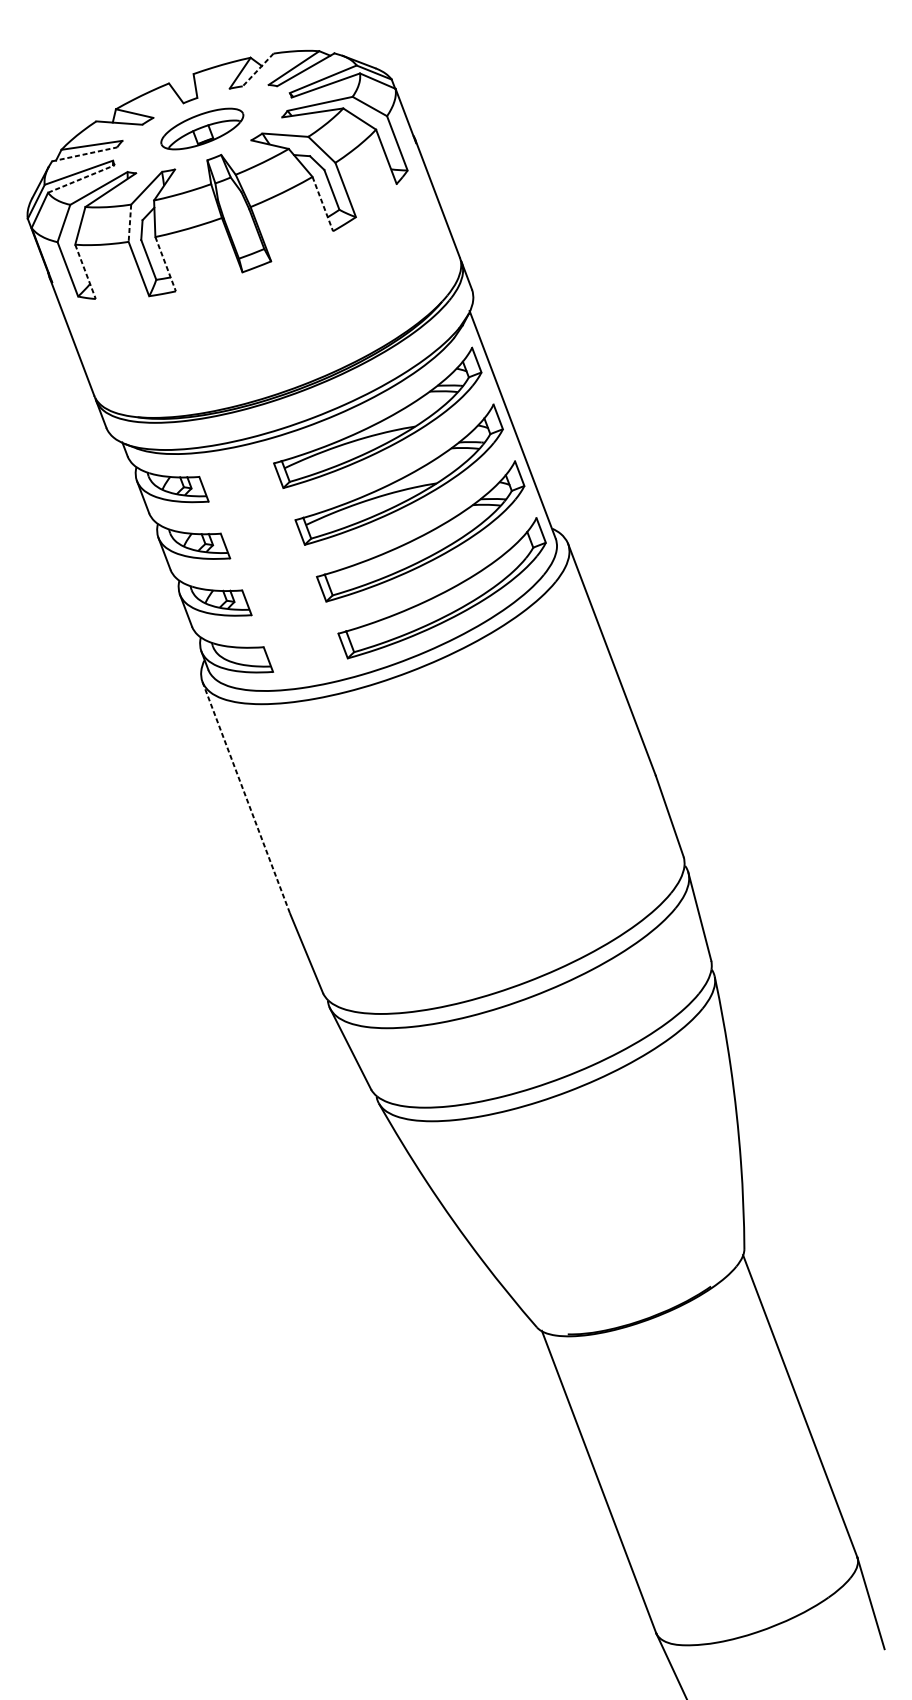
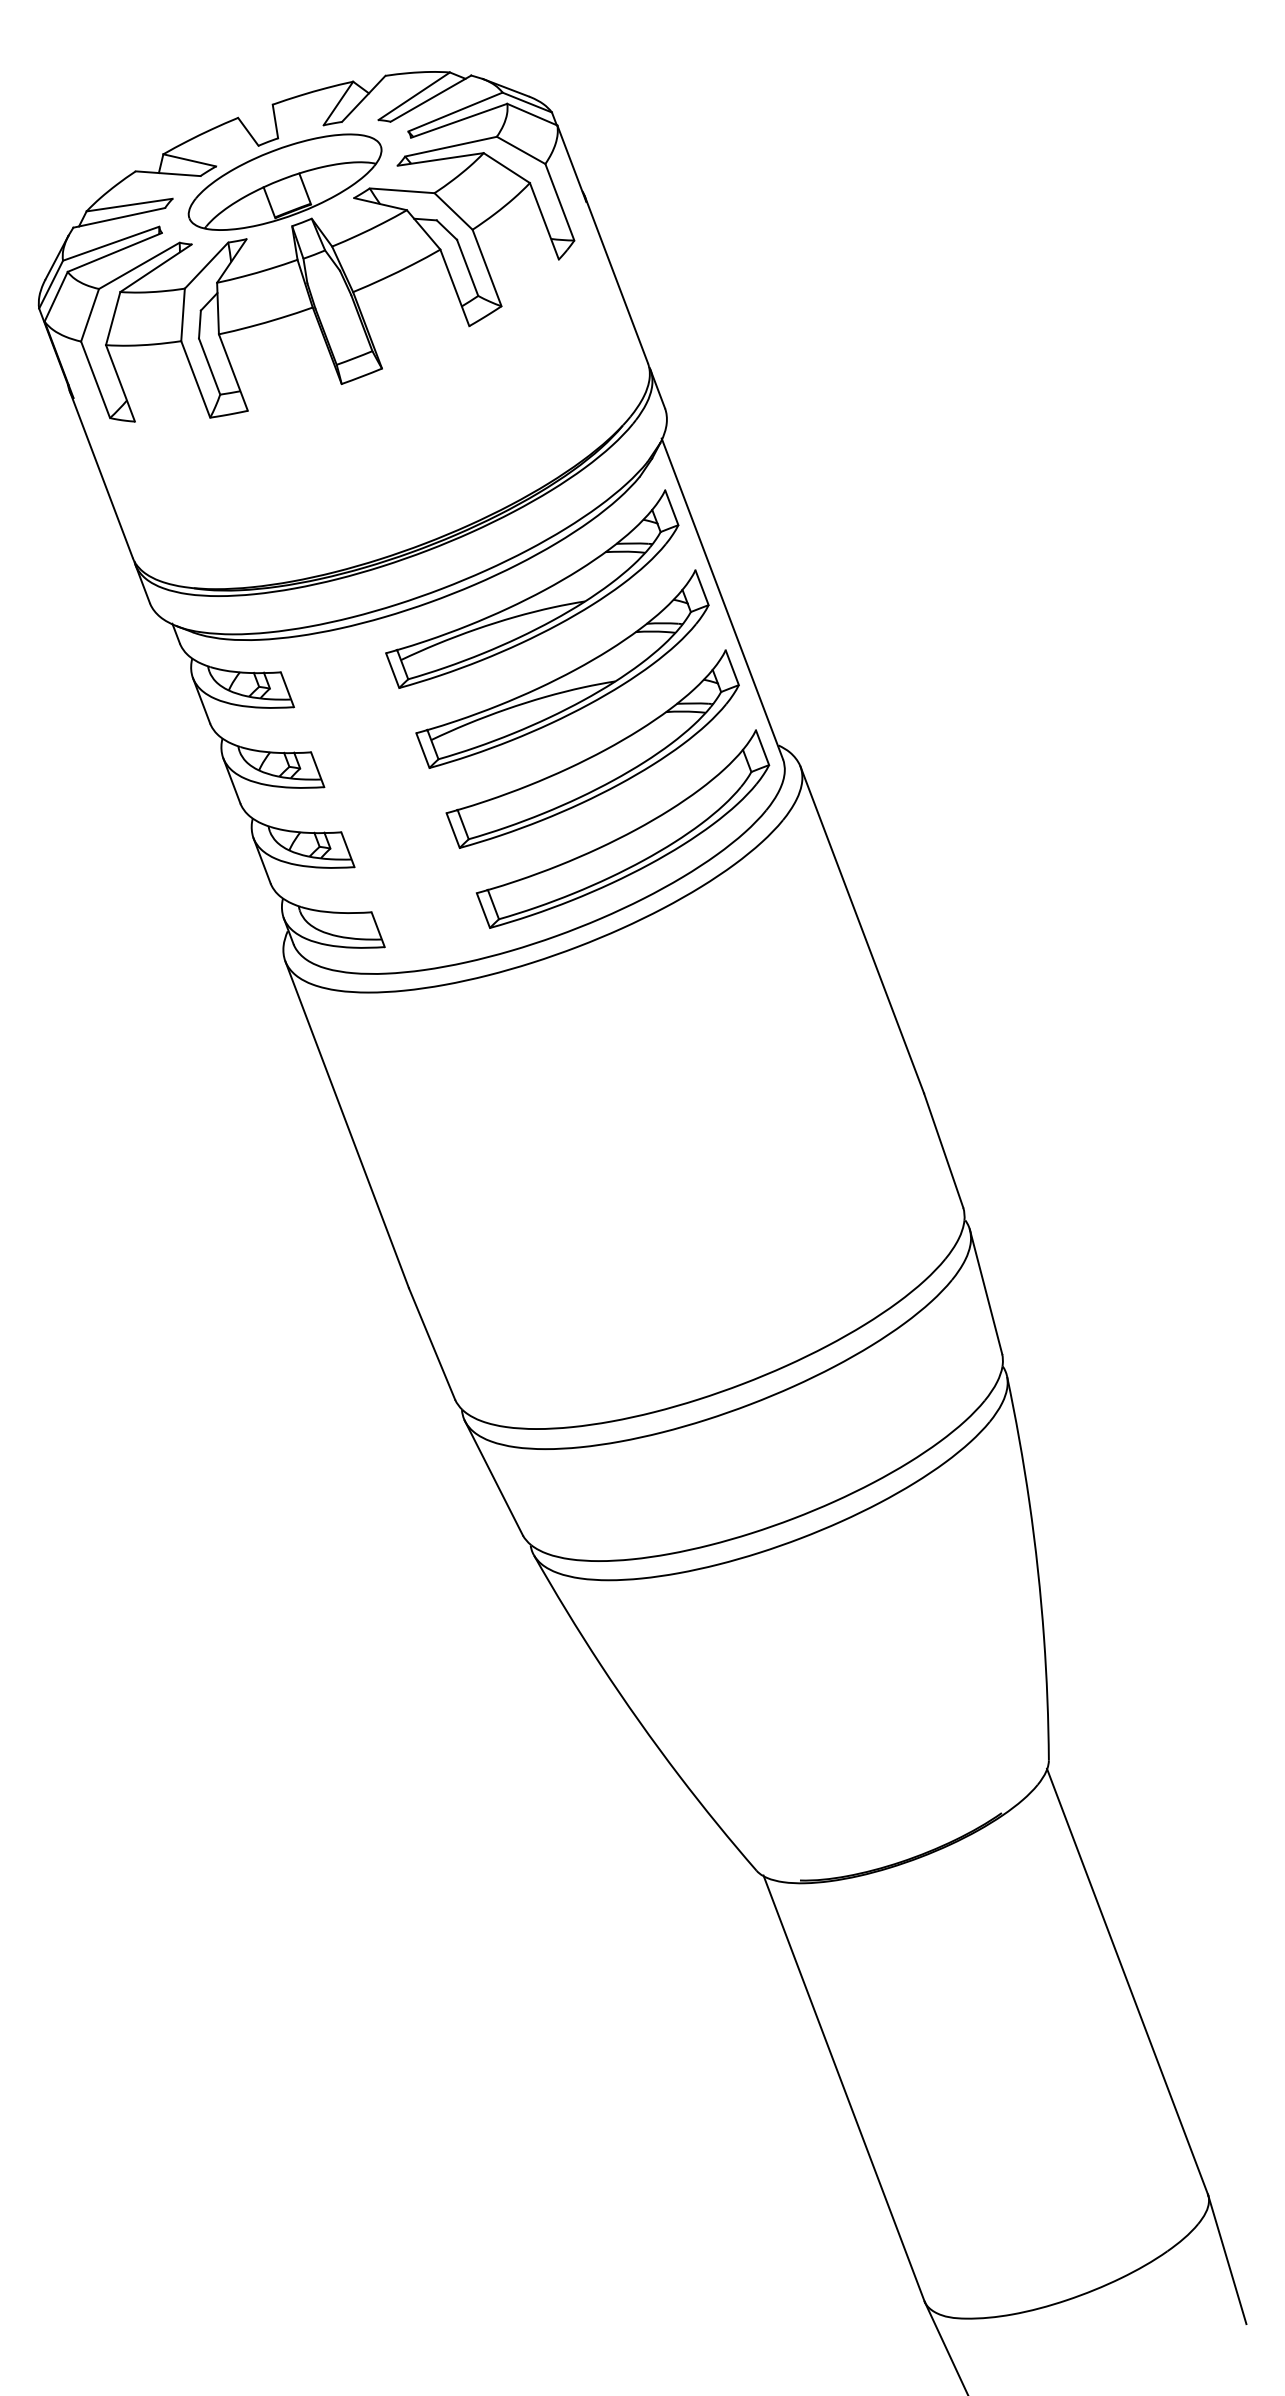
line: (257, 69) -> (363, 98), dashed -> solid
part: (201, 128) -> (284, 181), size x1.67
line: (84, 154) -> (119, 217), dashed -> solid
line: (81, 178) -> (114, 252), dashed -> solid
line: (322, 203) -> (454, 287), dashed -> solid
line: (130, 223) -> (183, 315), dashed -> solid
line: (165, 264) -> (233, 372), dashed -> solid
line: (85, 271) -> (120, 383), dashed -> solid
line: (246, 797) -> (347, 1124), dashed -> solid

